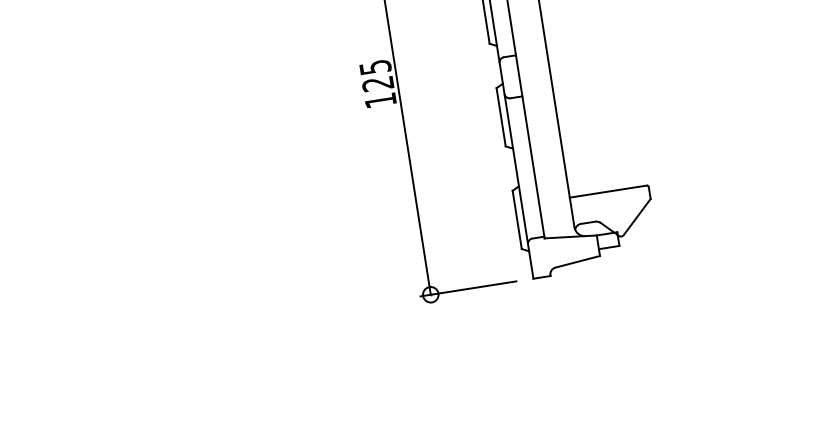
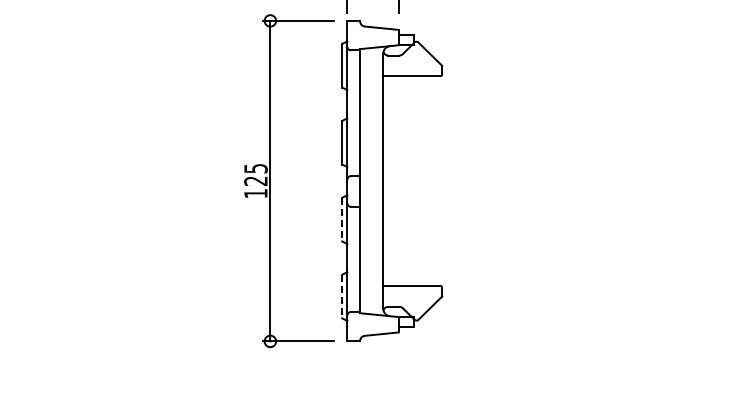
line: (501, 117) -> (342, 219), solid -> dashed
line: (517, 219) -> (342, 296), solid -> dashed

